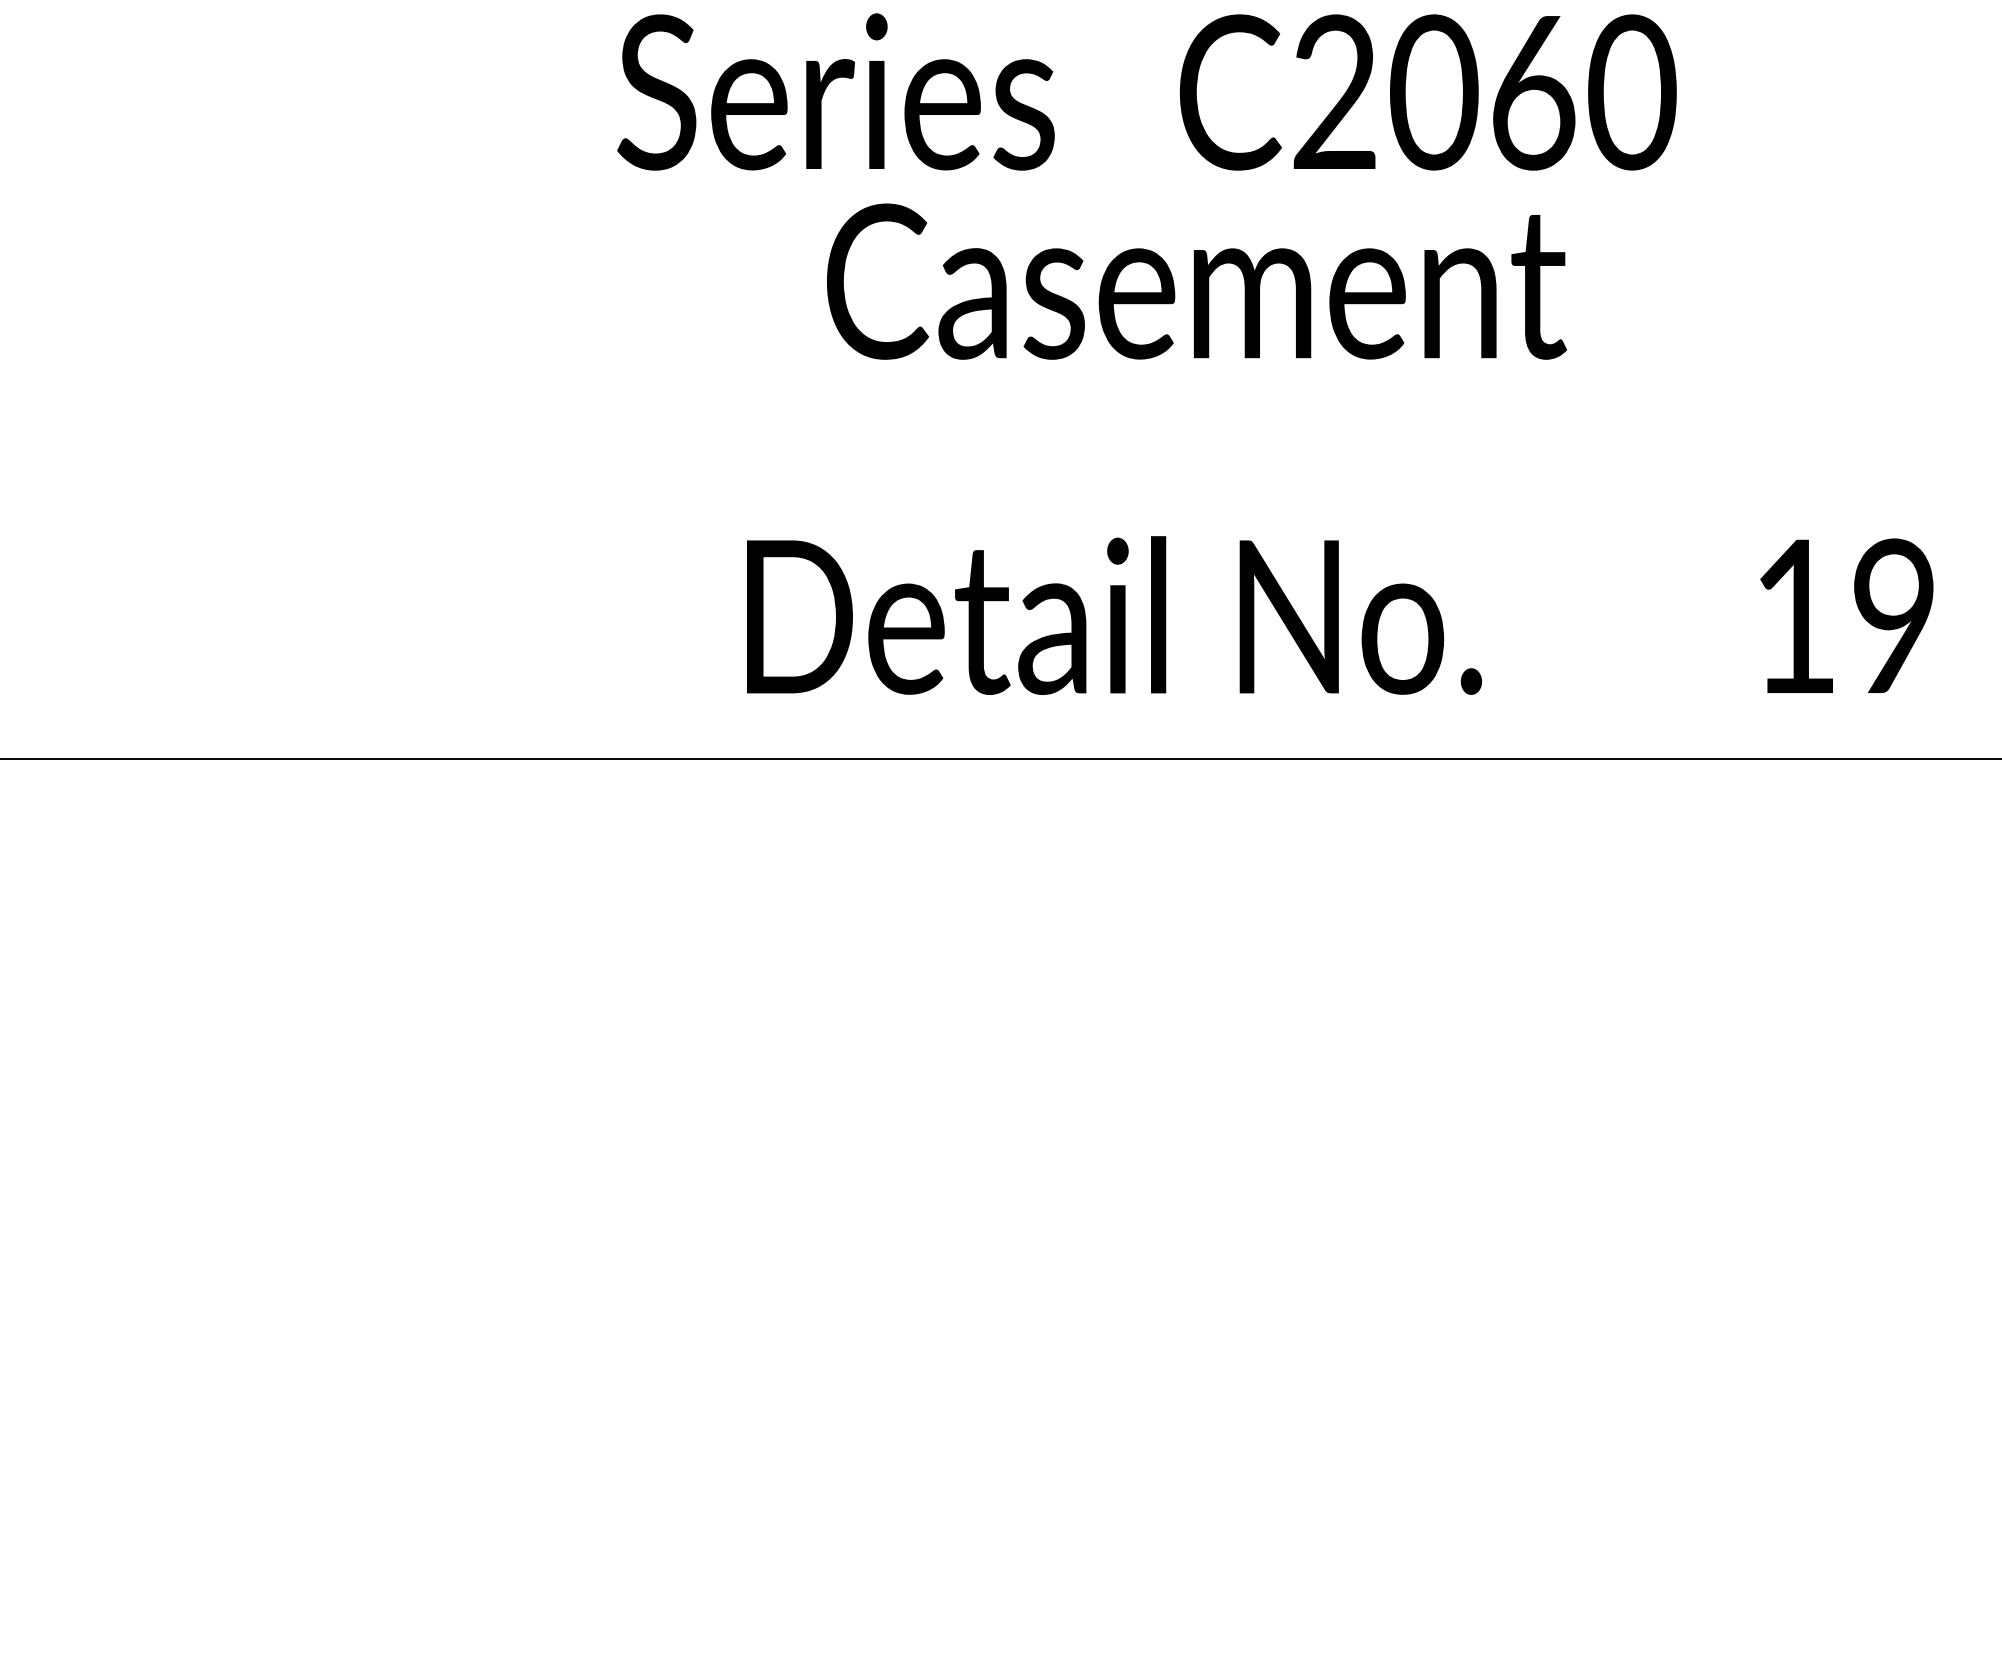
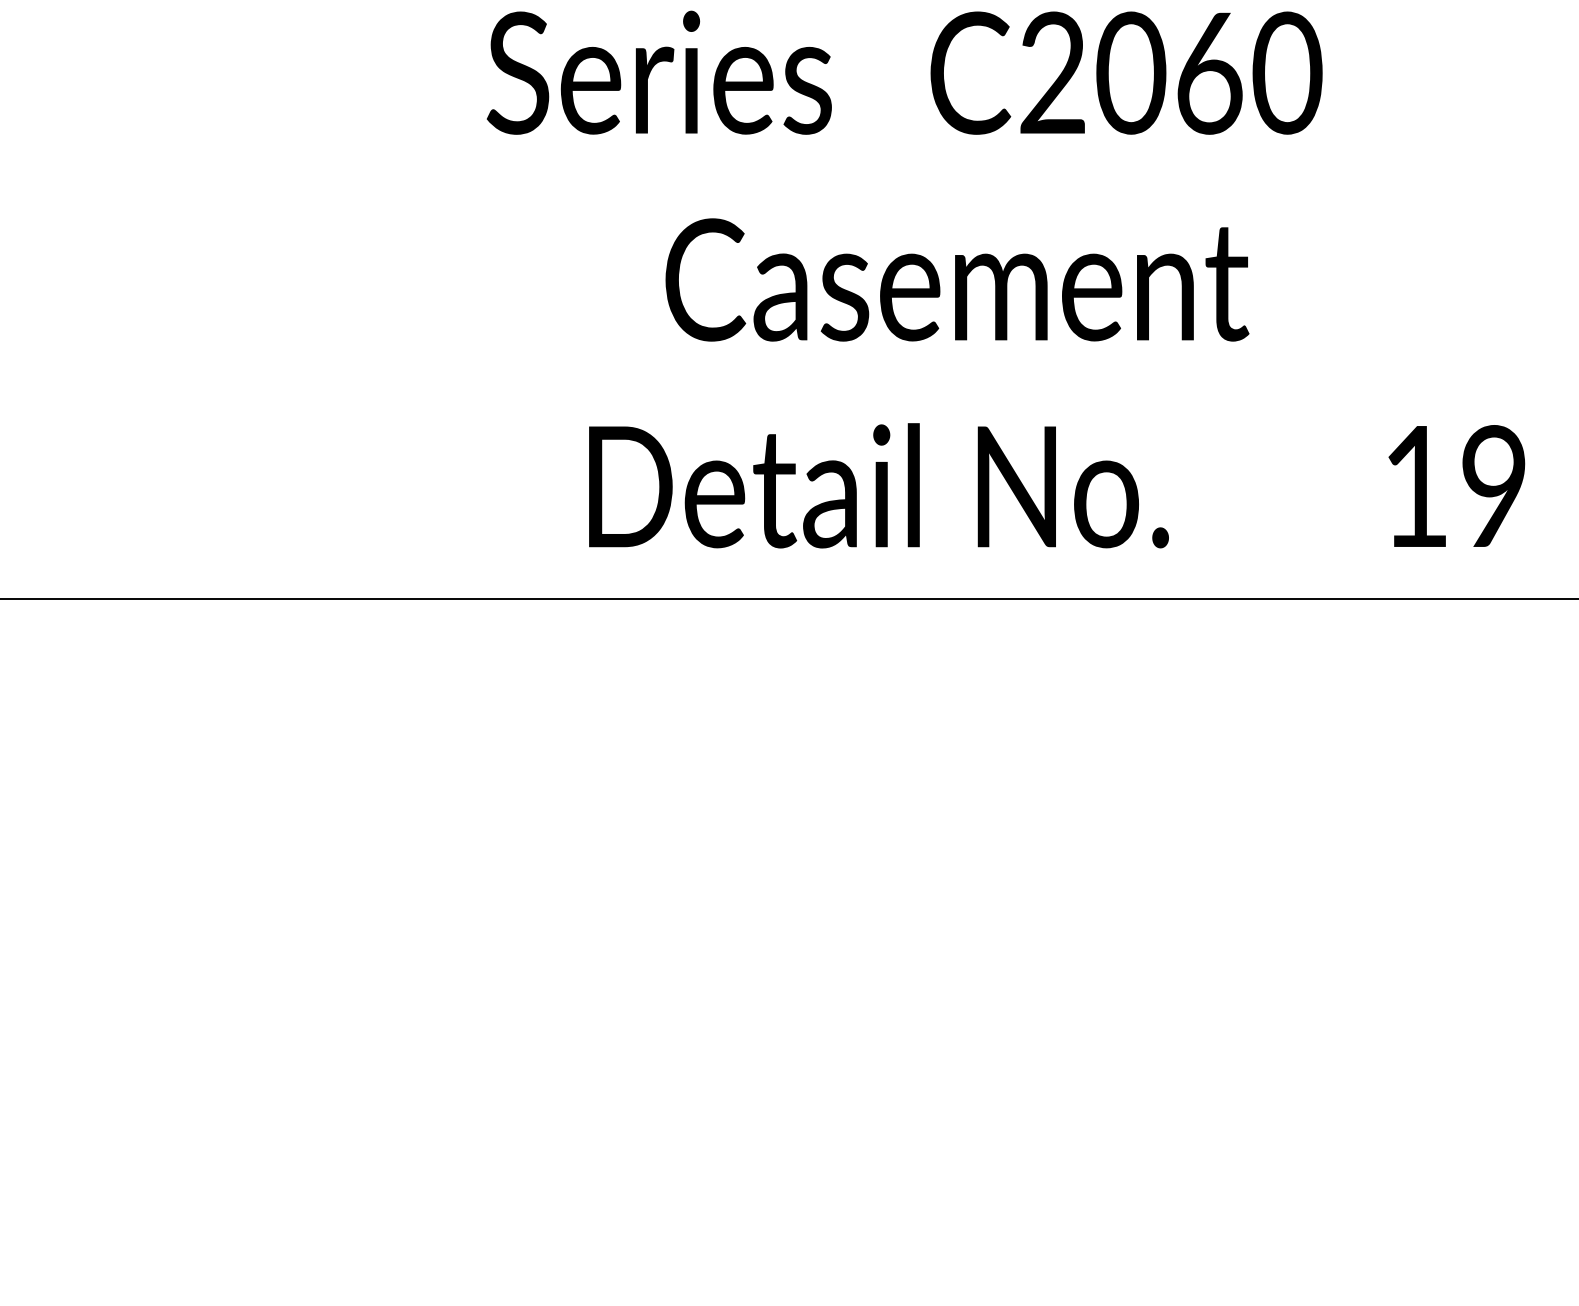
text: (1196, 281) -> (957, 279), moved

